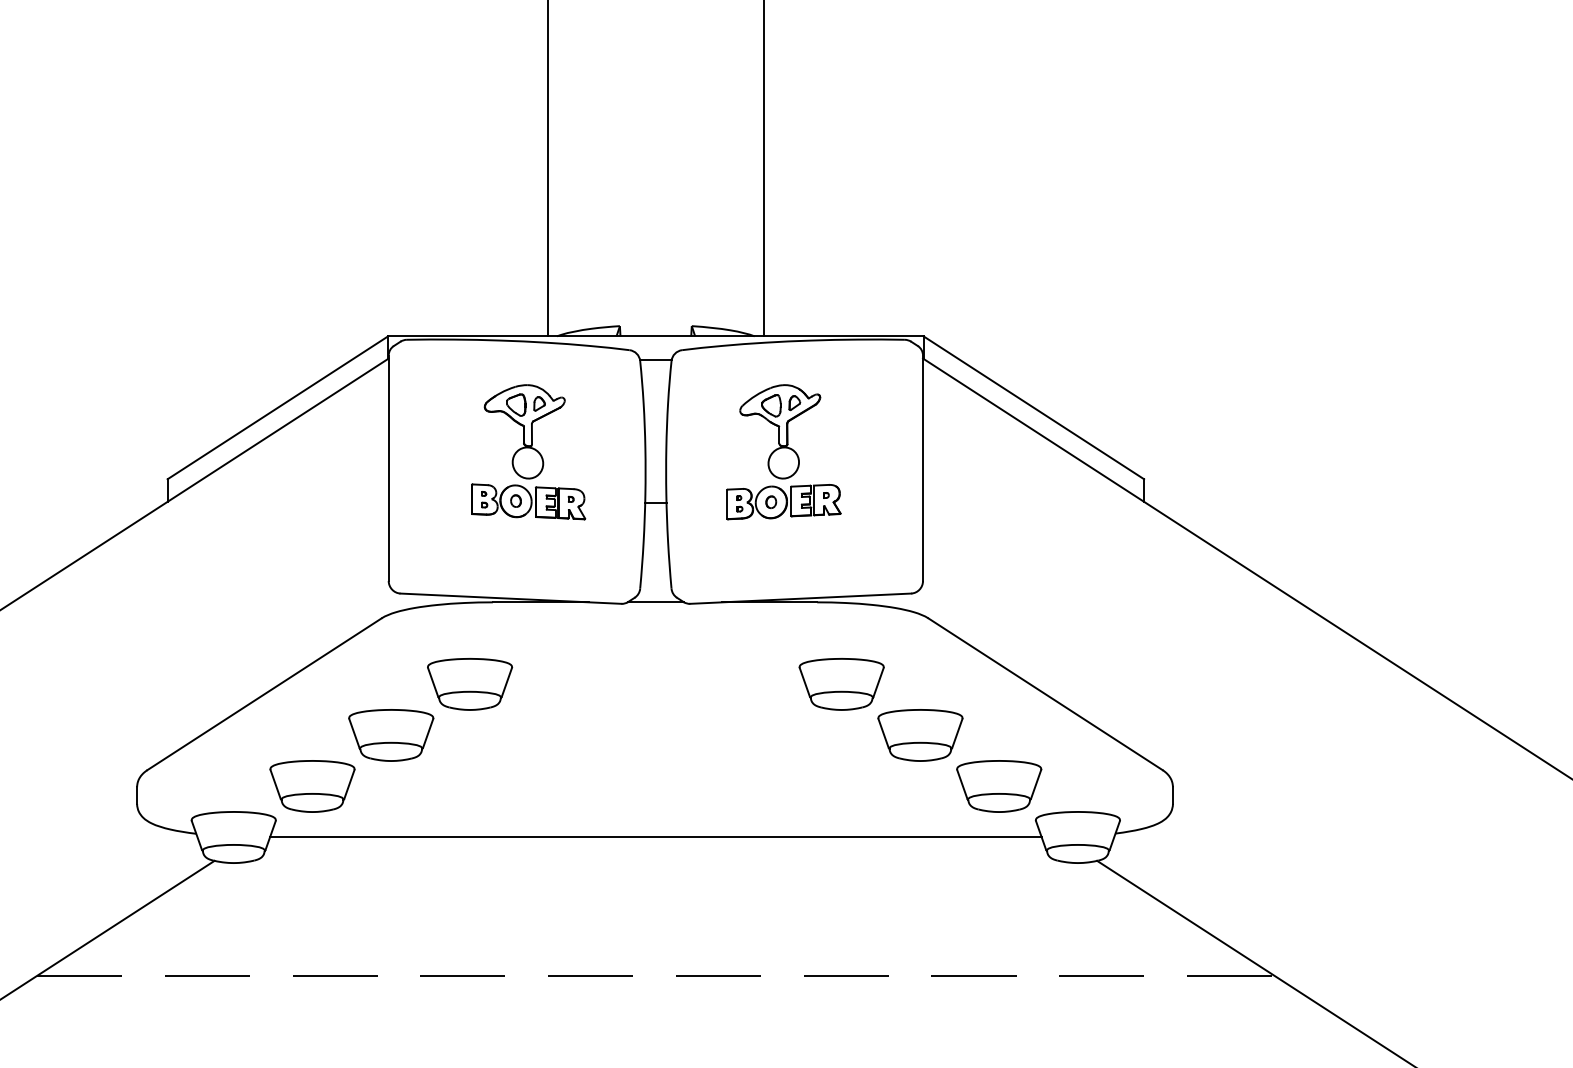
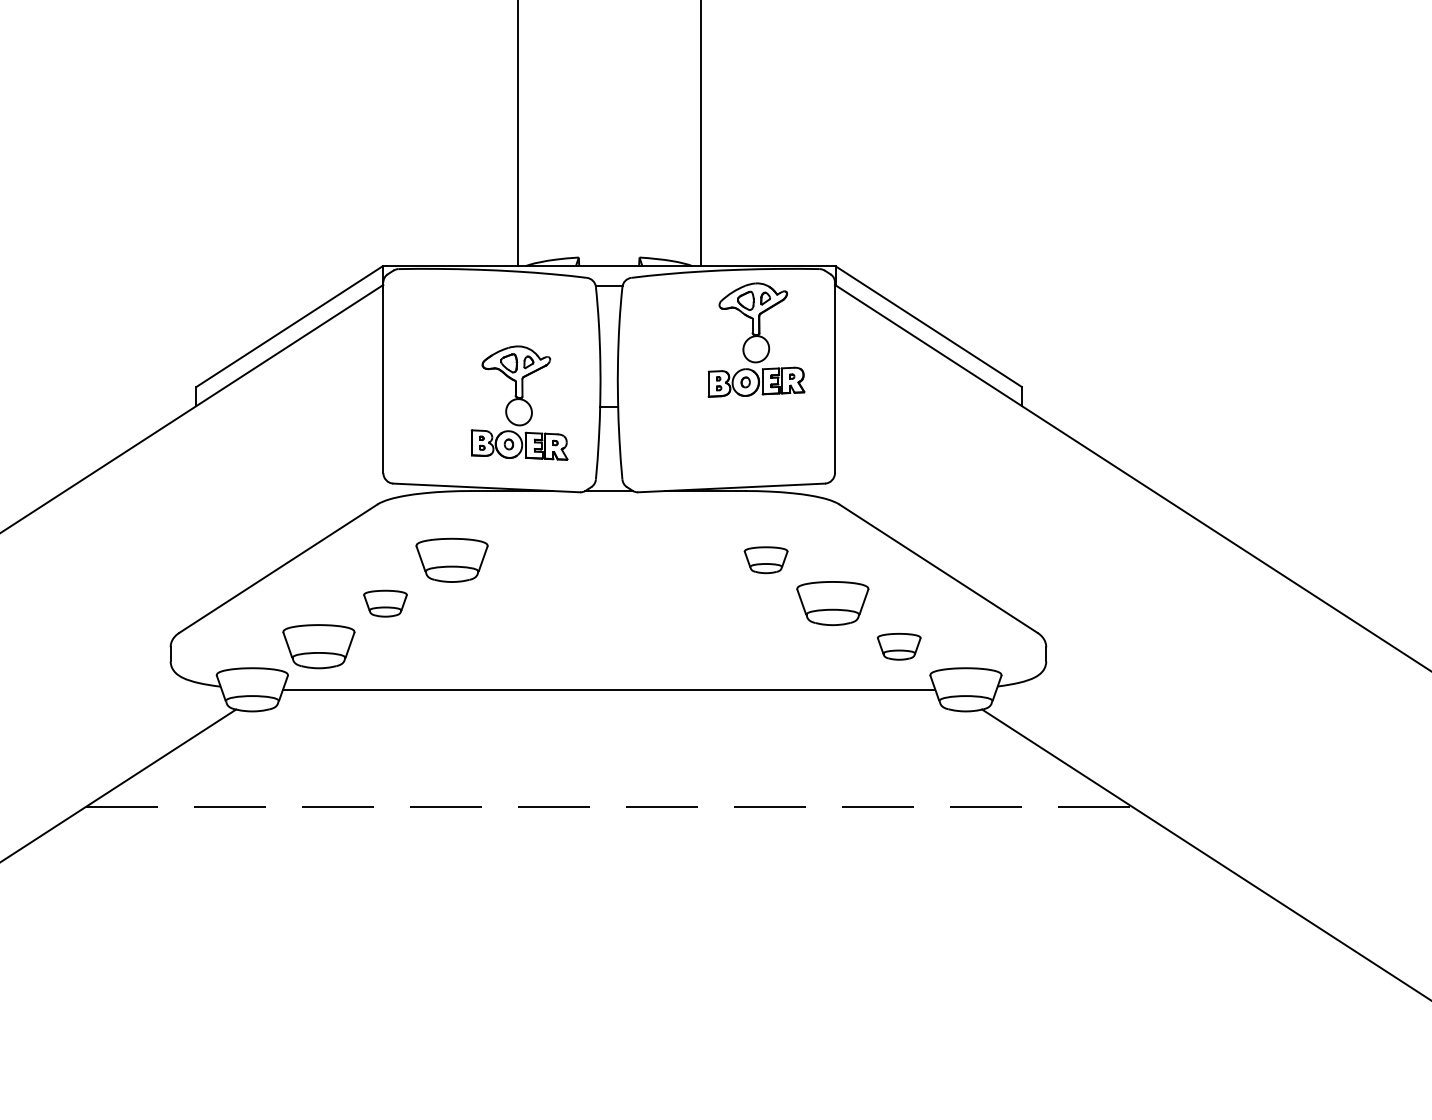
part: (528, 451) -> (519, 402), moved
part: (784, 451) -> (756, 339), moved
part: (840, 683) -> (765, 559), size x0.6
part: (391, 735) -> (385, 603), size x0.6
part: (998, 786) -> (898, 646), size x0.6

